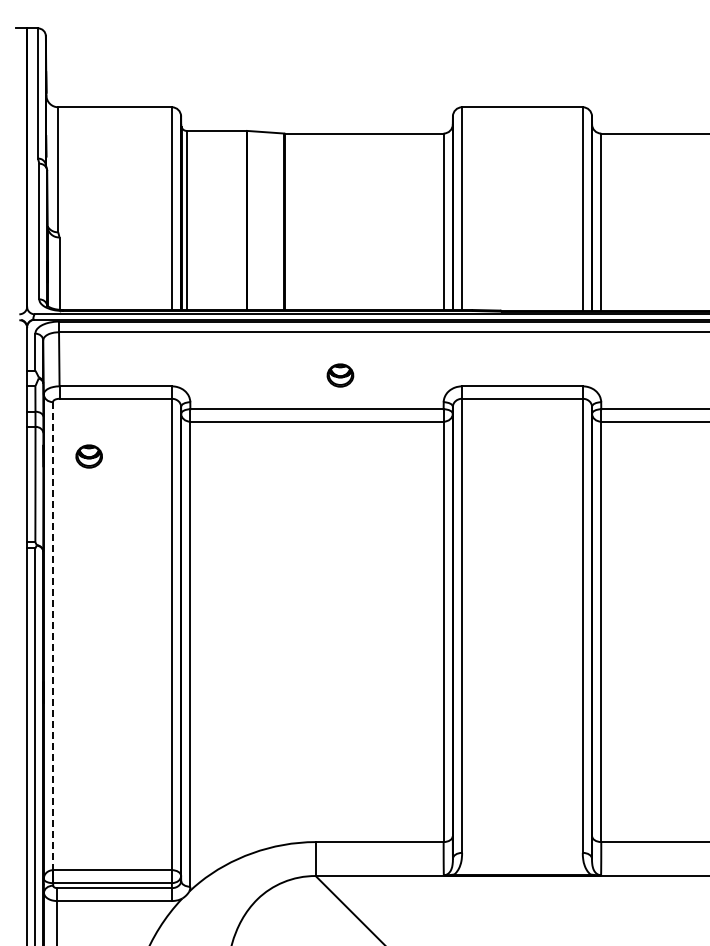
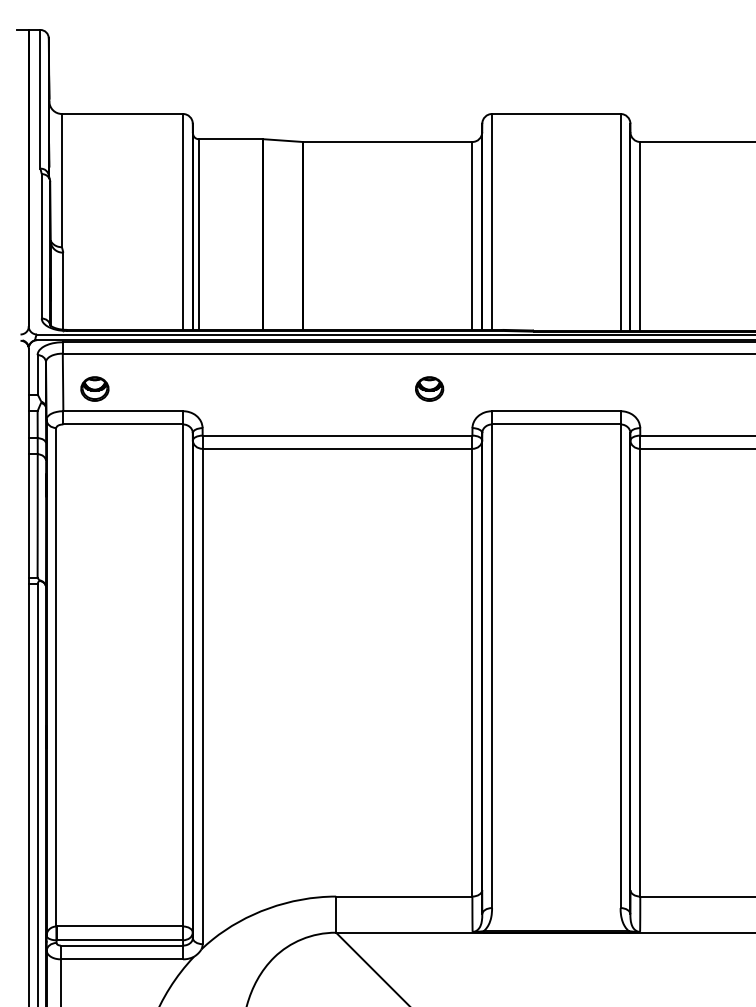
part: (340, 375) -> (429, 389), moved
part: (88, 456) -> (94, 389), moved
line: (53, 636) -> (56, 677), dashed -> solid

